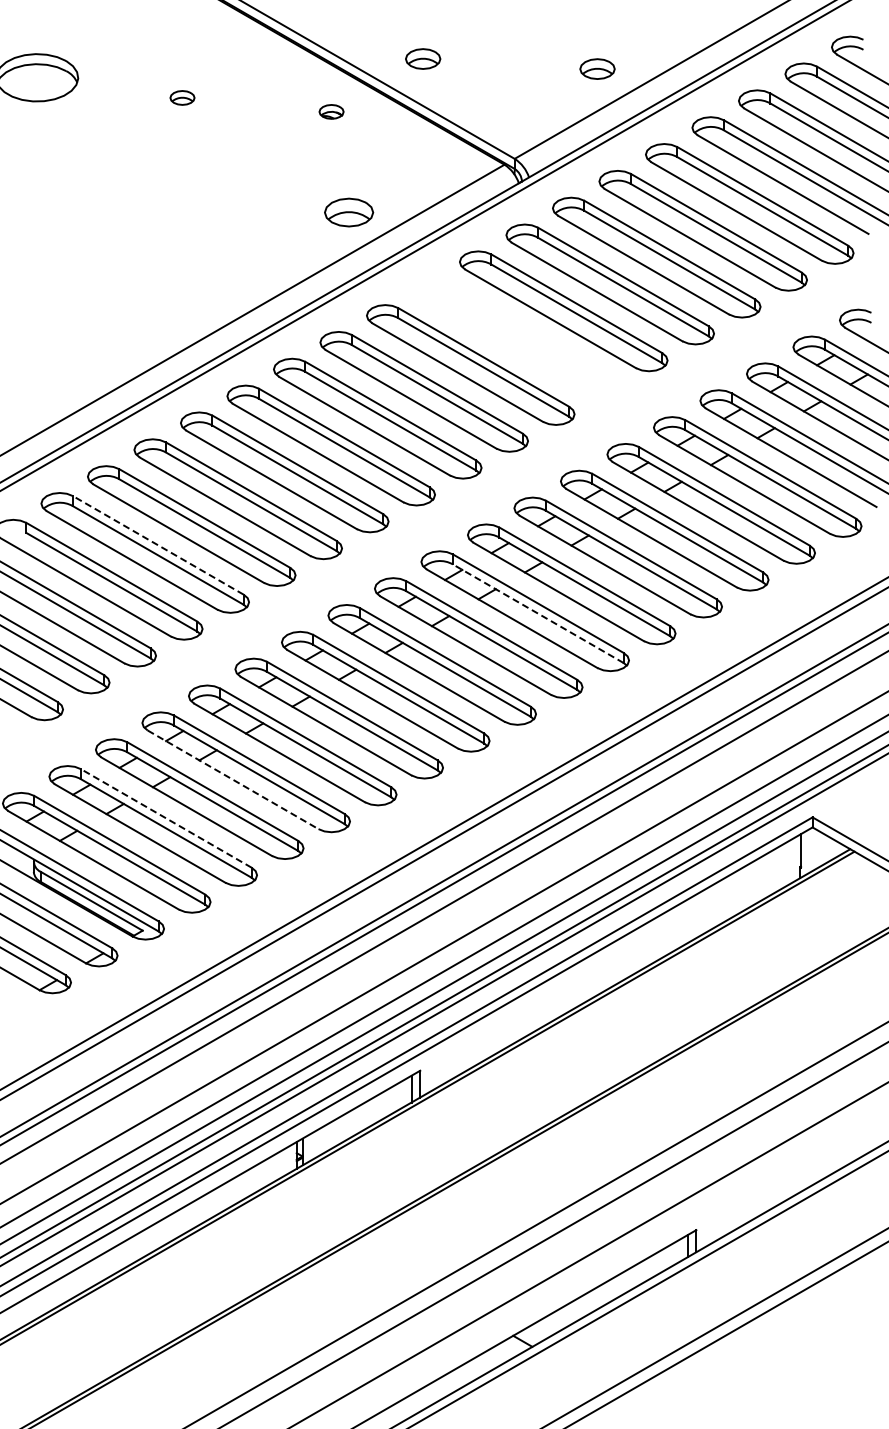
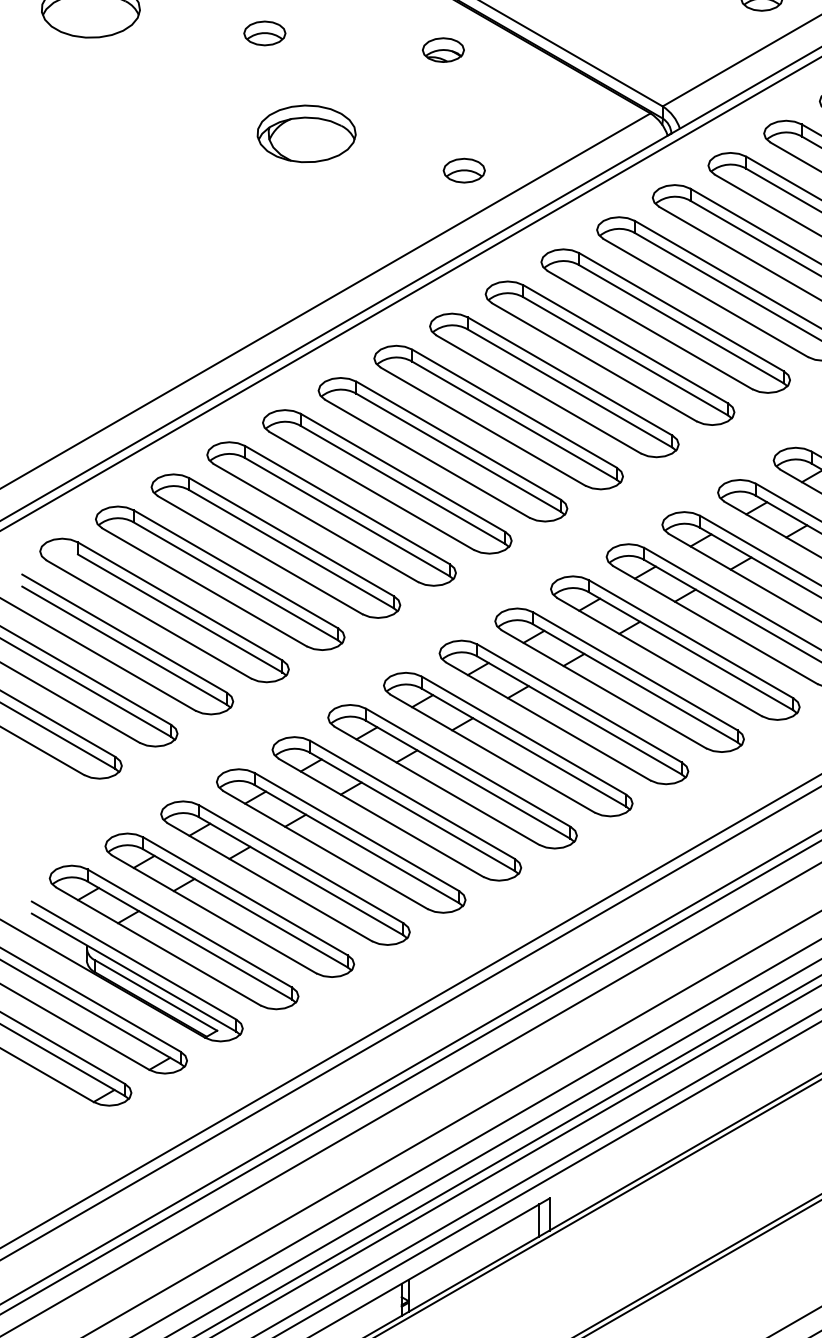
part: (182, 97) -> (264, 32), size x1.43
part: (331, 111) -> (443, 49), size x1.43
part: (217, 181) -> (306, 133), added
part: (348, 212) -> (463, 170), size x0.71
part: (516, 337) -> (664, 320), added
line: (158, 545) -> (236, 569), dashed -> solid
line: (538, 613) -> (691, 650), dashed -> solid
line: (233, 779) -> (325, 849), dashed -> solid
line: (166, 818) -> (245, 896), dashed -> solid

